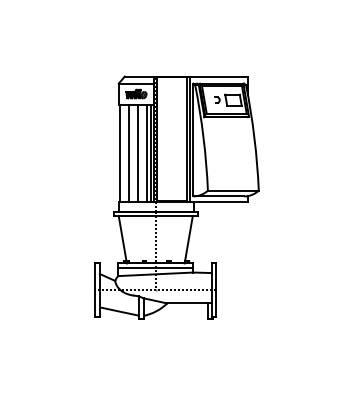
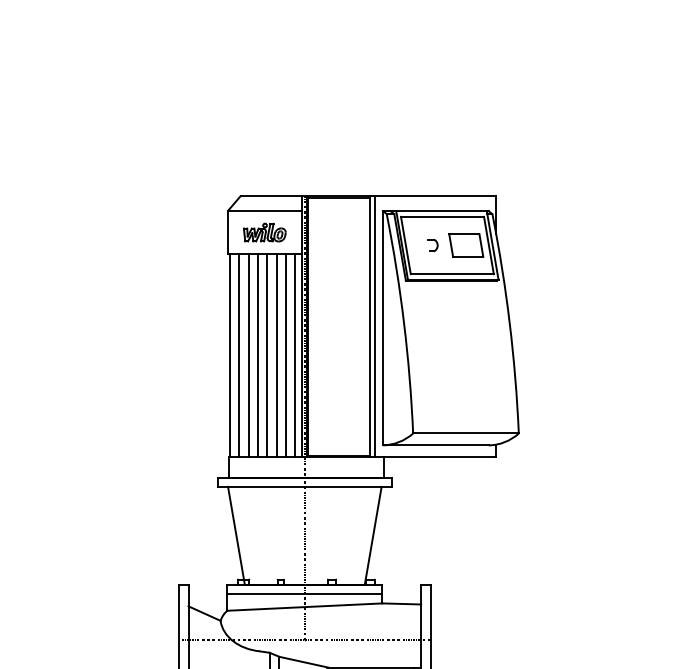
line: (124, 153) -> (239, 356), added
line: (133, 153) -> (258, 356), added
line: (142, 153) -> (277, 356), added

